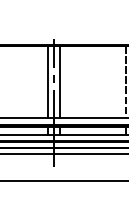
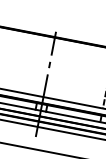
line: (47, 81) -> (44, 66), removed
line: (60, 81) -> (54, 68), removed

